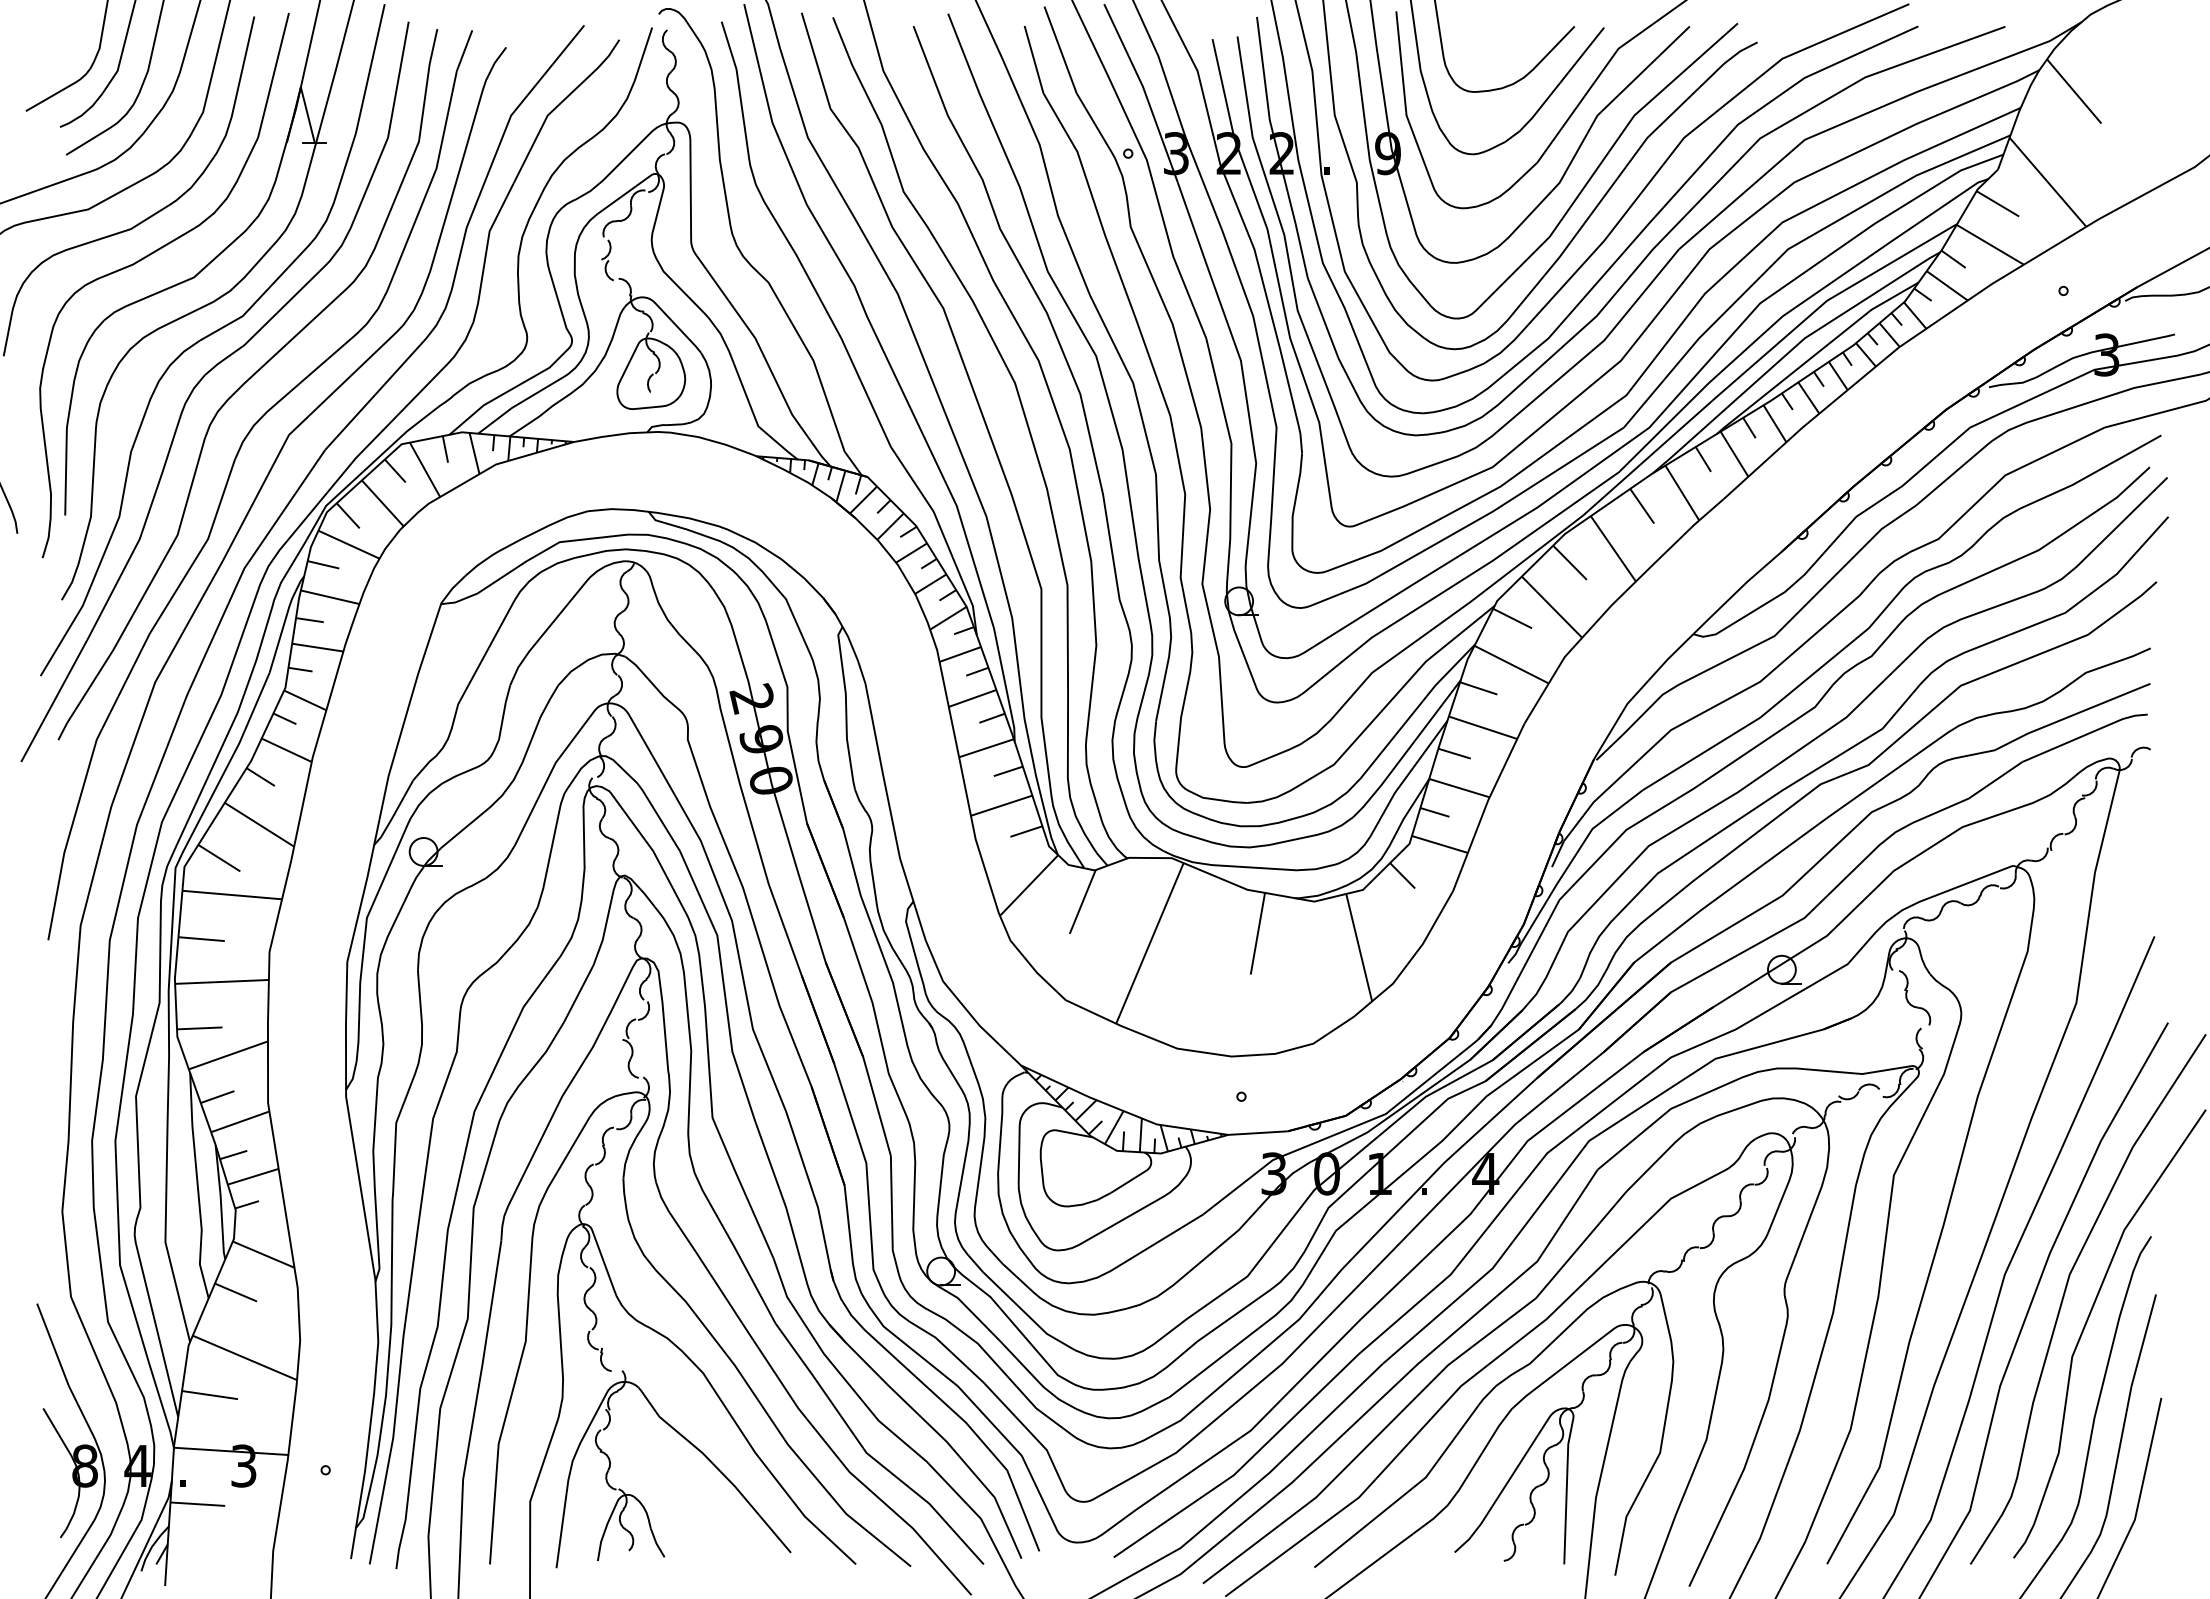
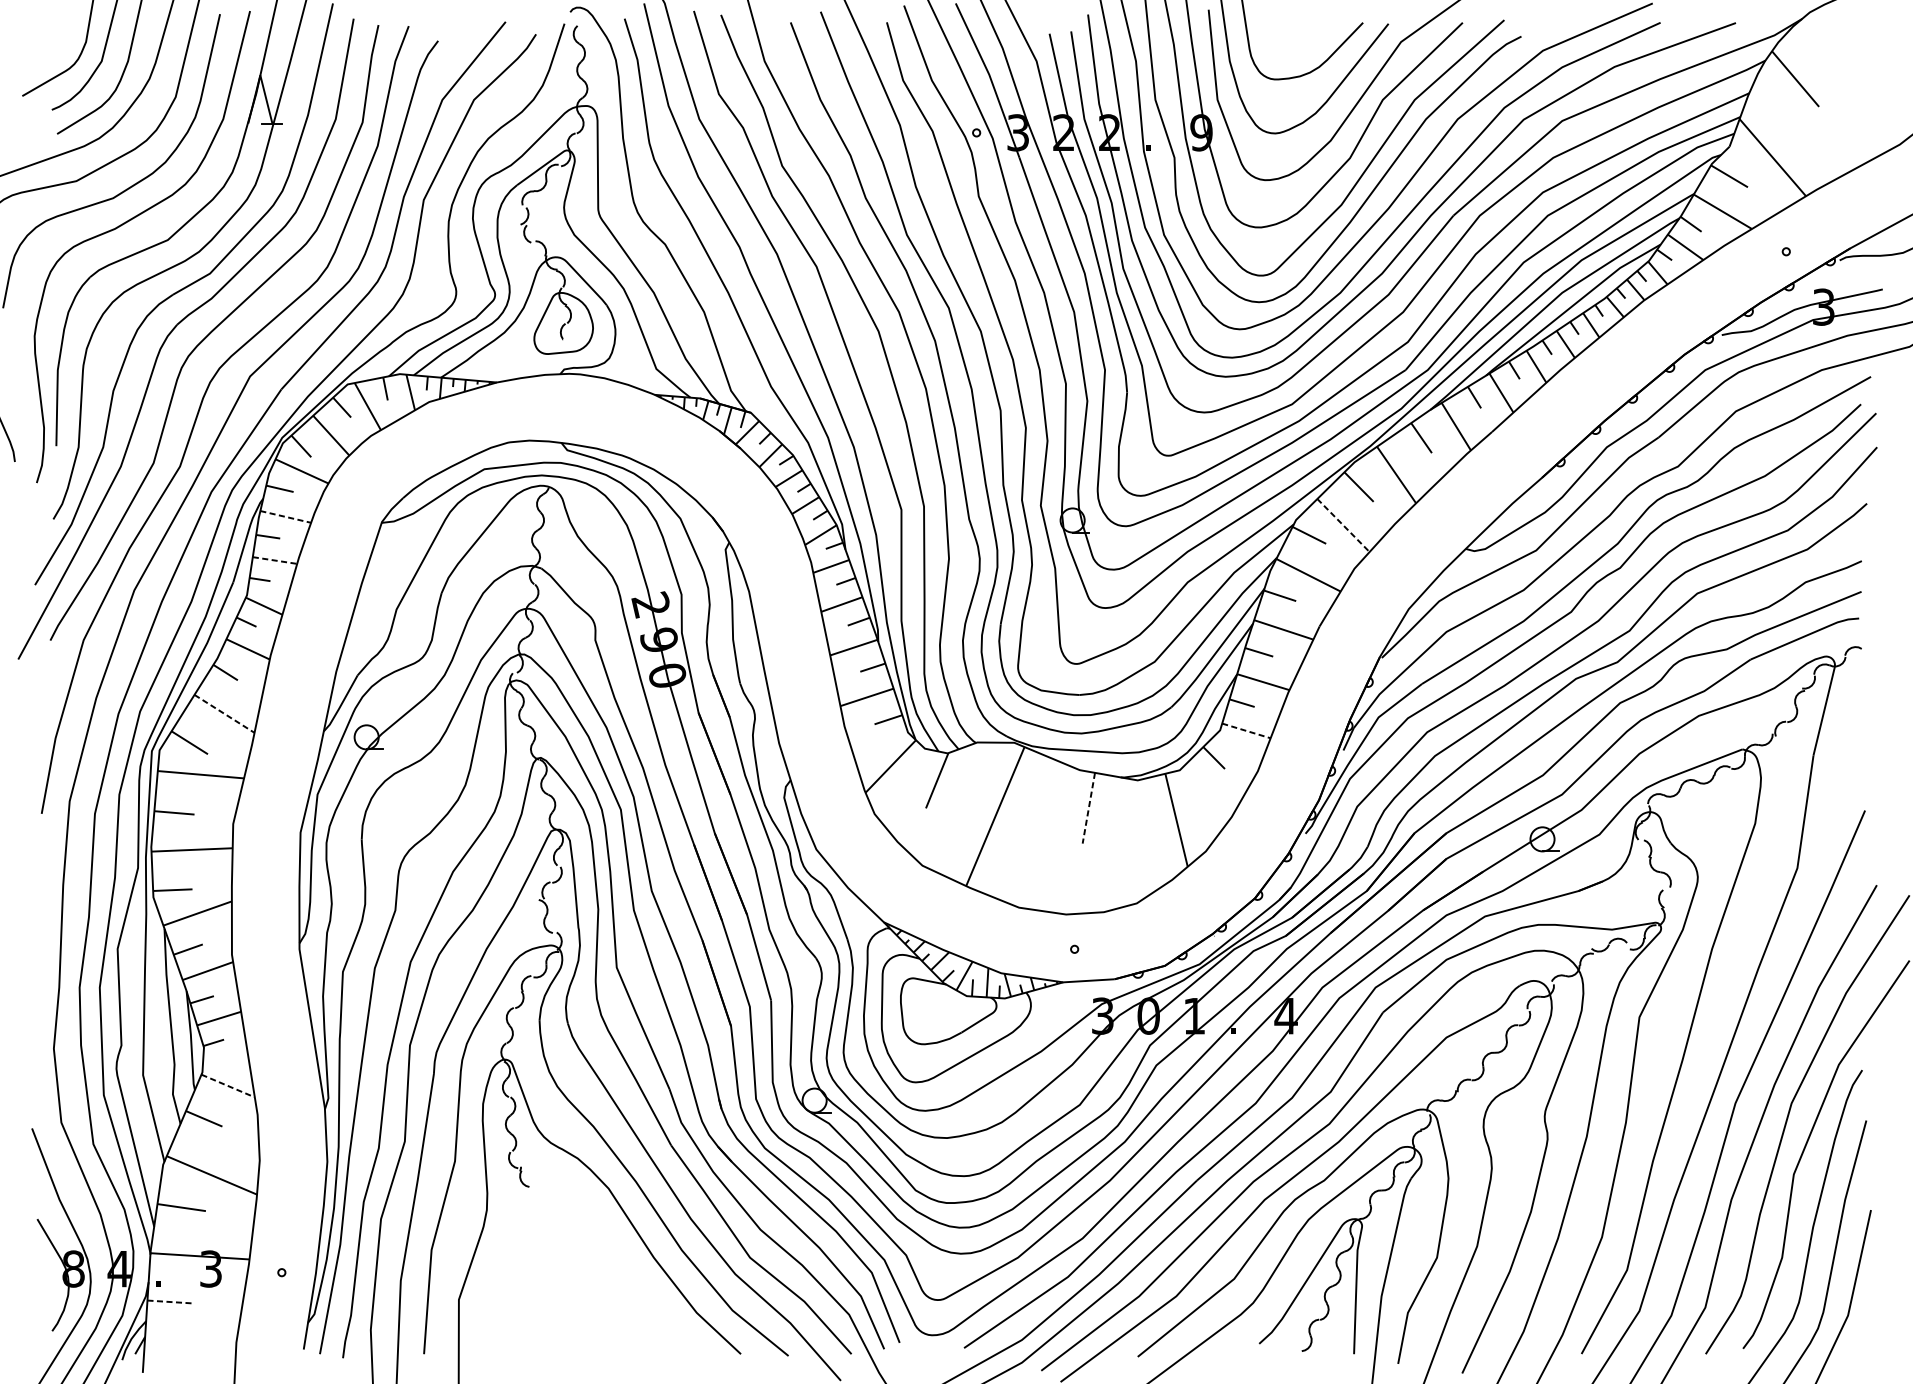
line: (330, 597) -> (286, 517), solid -> dashed
line: (1552, 607) -> (1343, 525), solid -> dashed
line: (317, 647) -> (274, 560), solid -> dashed
line: (259, 825) -> (224, 714), solid -> dashed
line: (1440, 844) -> (1246, 730), solid -> dashed
line: (1257, 934) -> (1088, 808), solid -> dashed
line: (264, 1254) -> (228, 1085), solid -> dashed
part: (690, 1444) -> (597, 1250), removed
line: (198, 1504) -> (171, 1302), solid -> dashed

